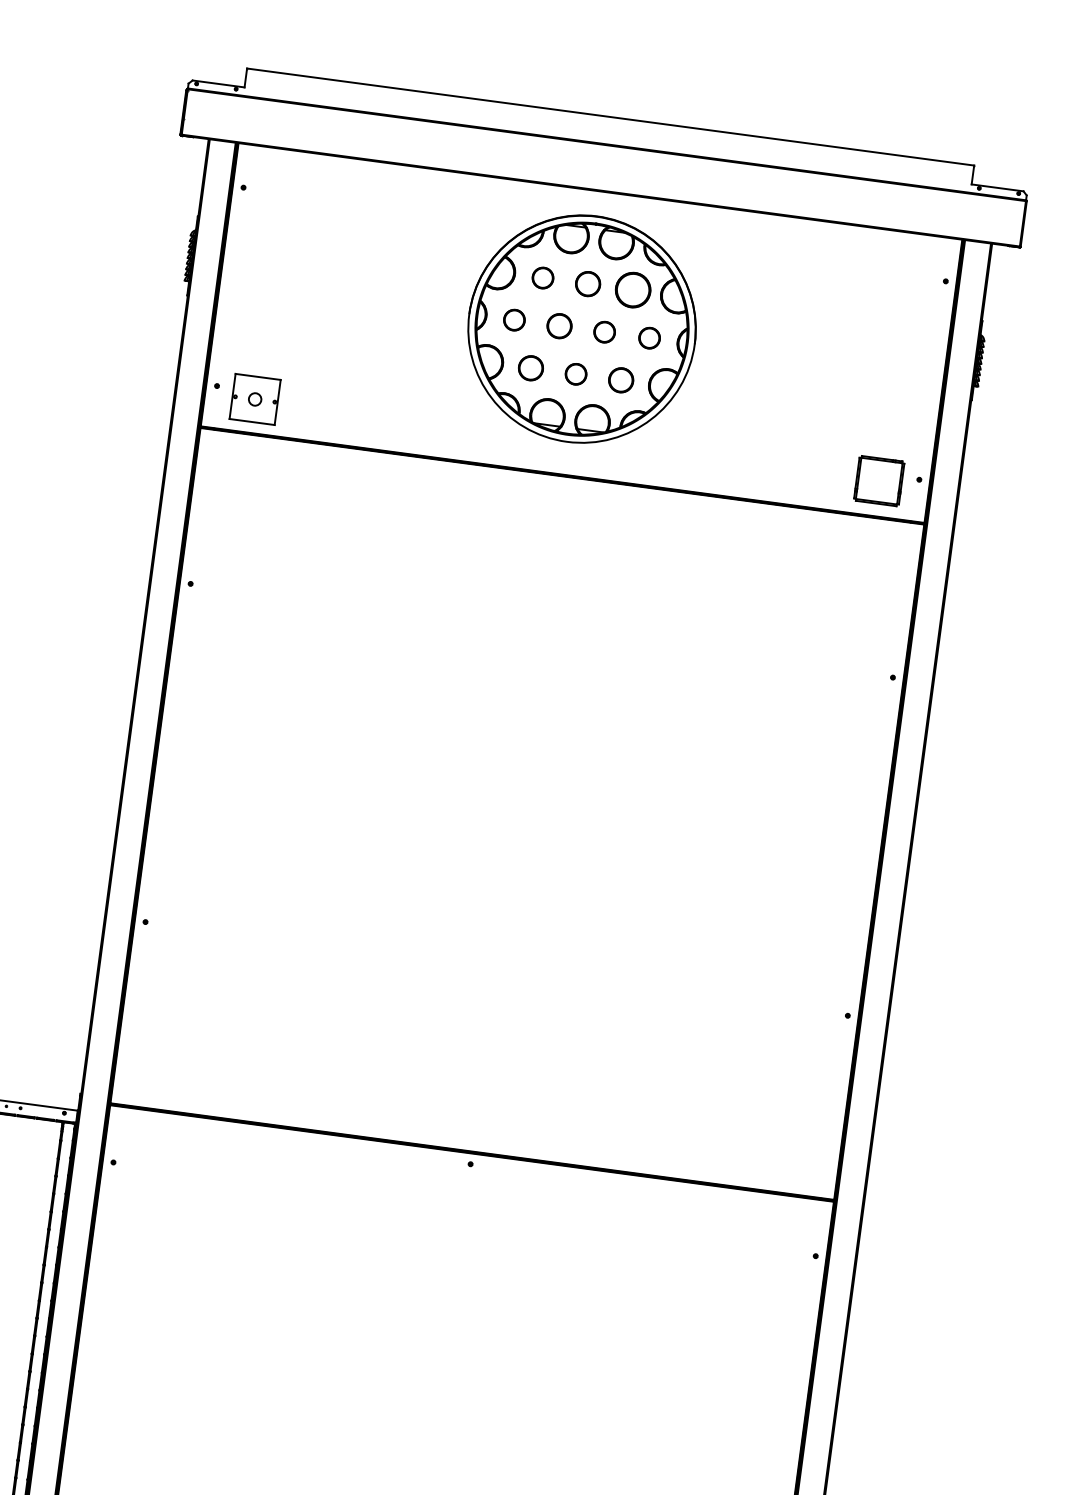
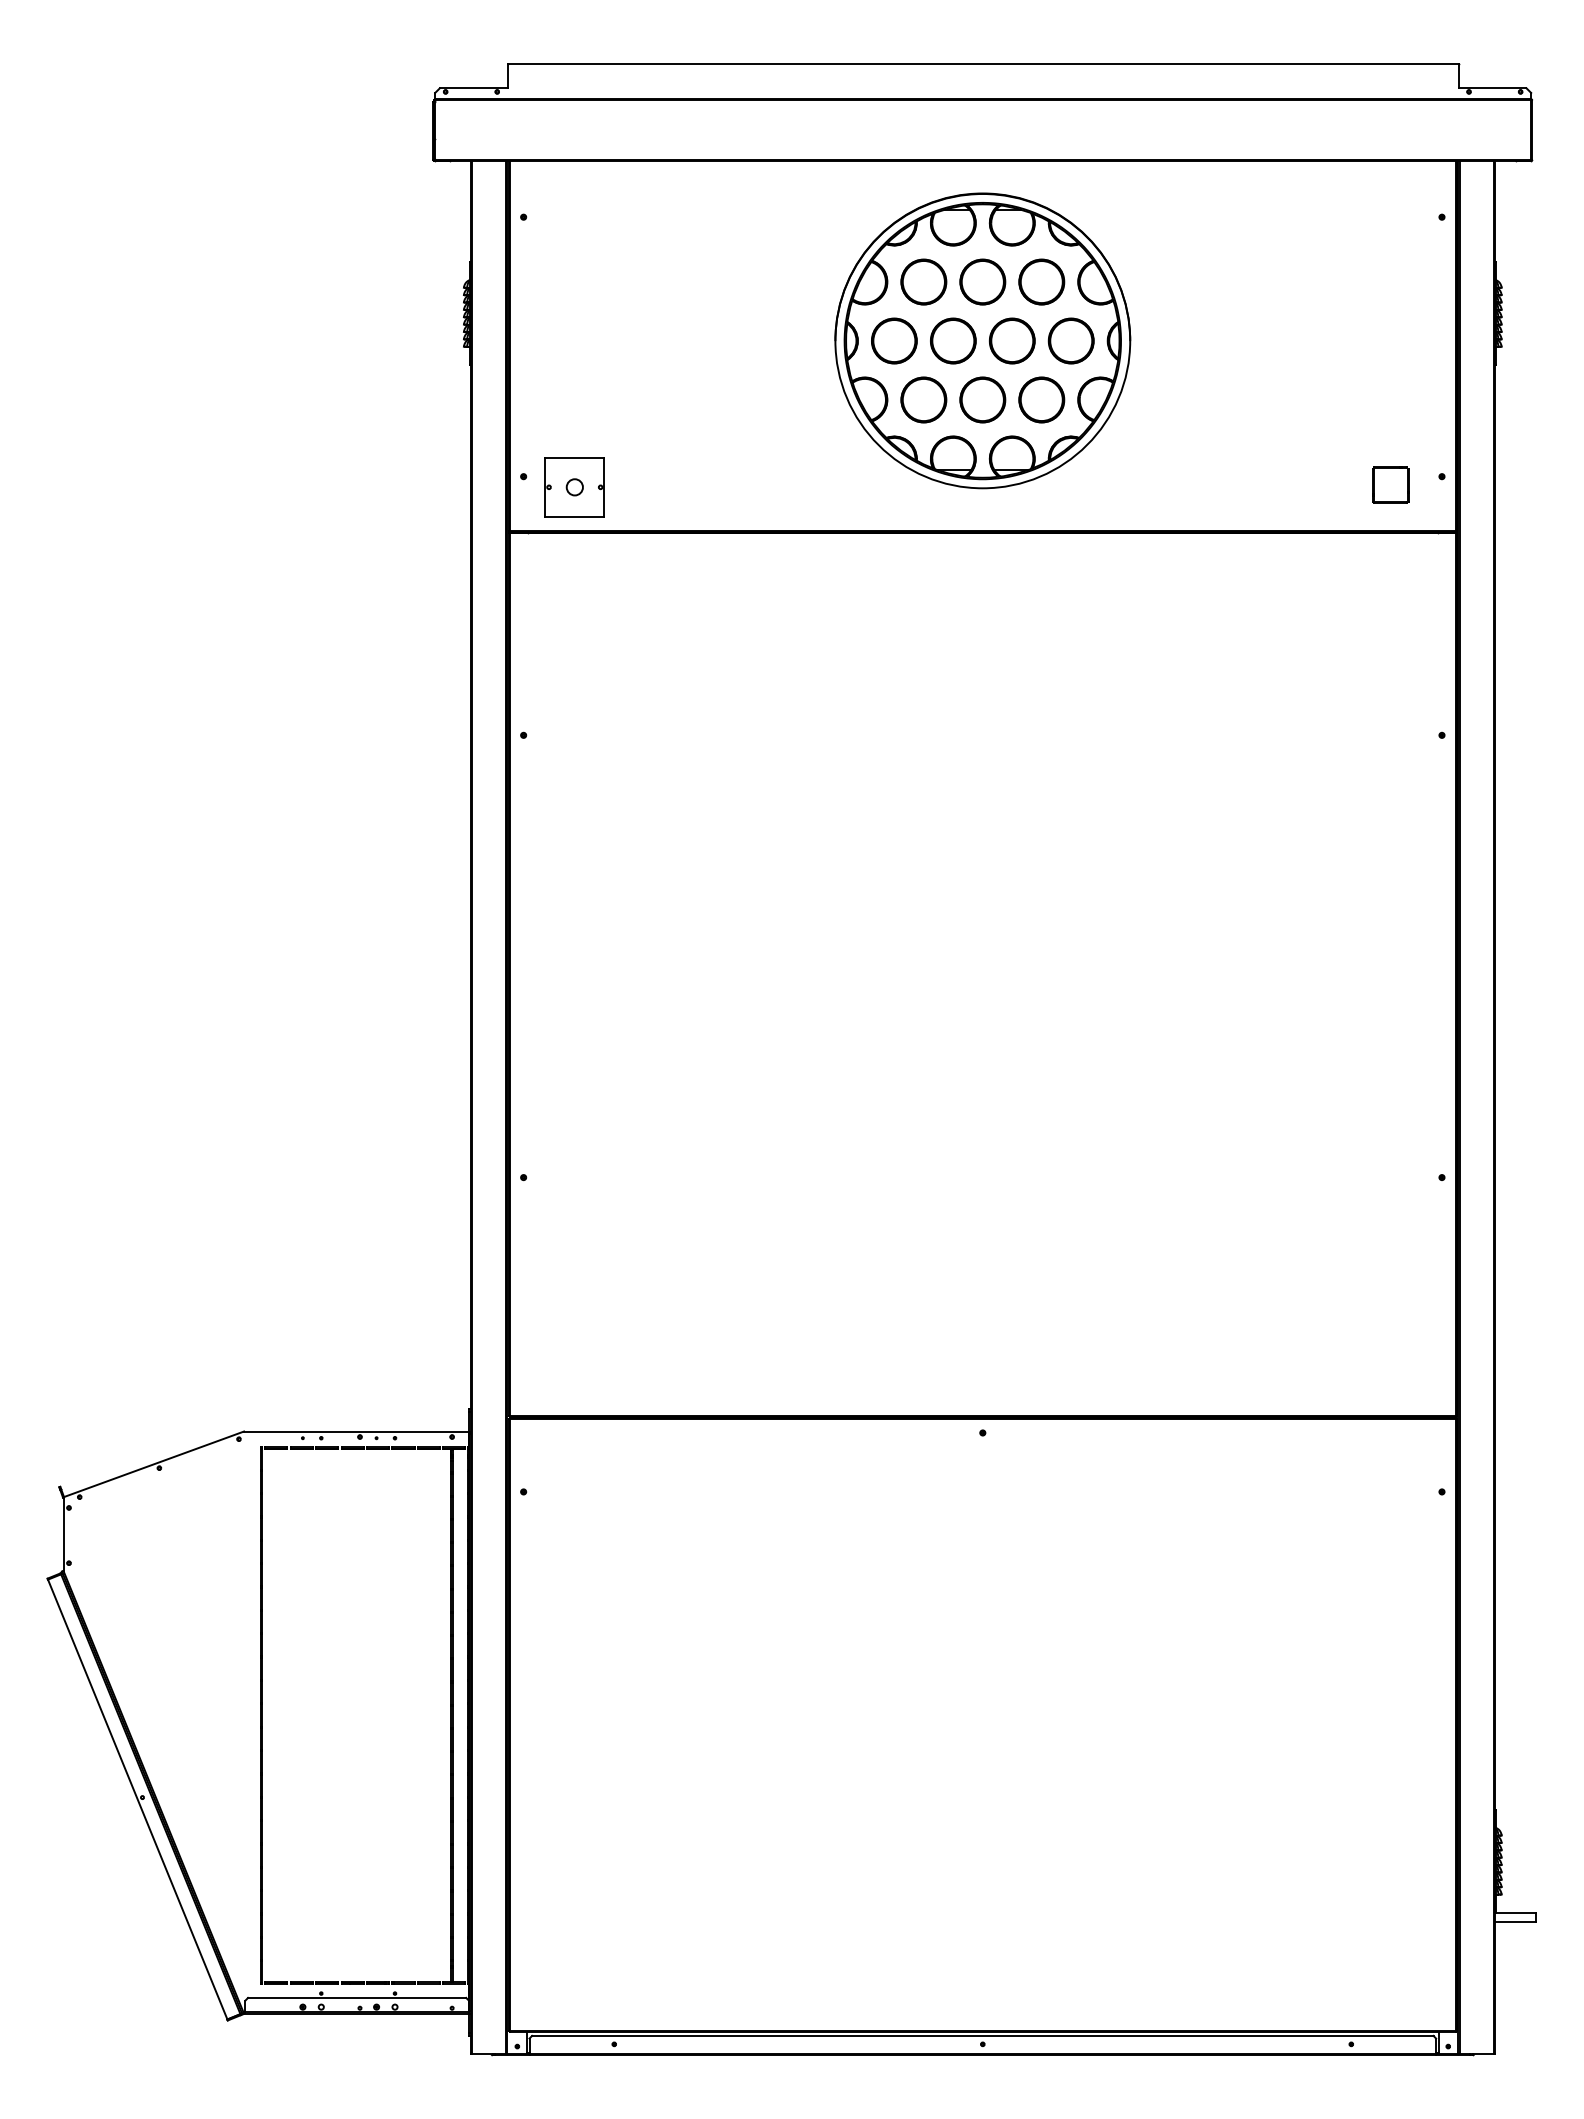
part: (542, 277) -> (923, 281), size x1.67
part: (587, 283) -> (982, 281), size x1.43
part: (514, 319) -> (894, 340), size x1.67
part: (559, 325) -> (953, 340), size x1.43
part: (604, 331) -> (1012, 340), size x1.67
part: (649, 337) -> (1070, 340), size x1.67
part: (530, 367) -> (923, 399), size x1.43
part: (575, 373) -> (982, 399), size x1.67
part: (620, 379) -> (1041, 399), size x1.43
part: (879, 480) -> (1390, 484), size x0.62

